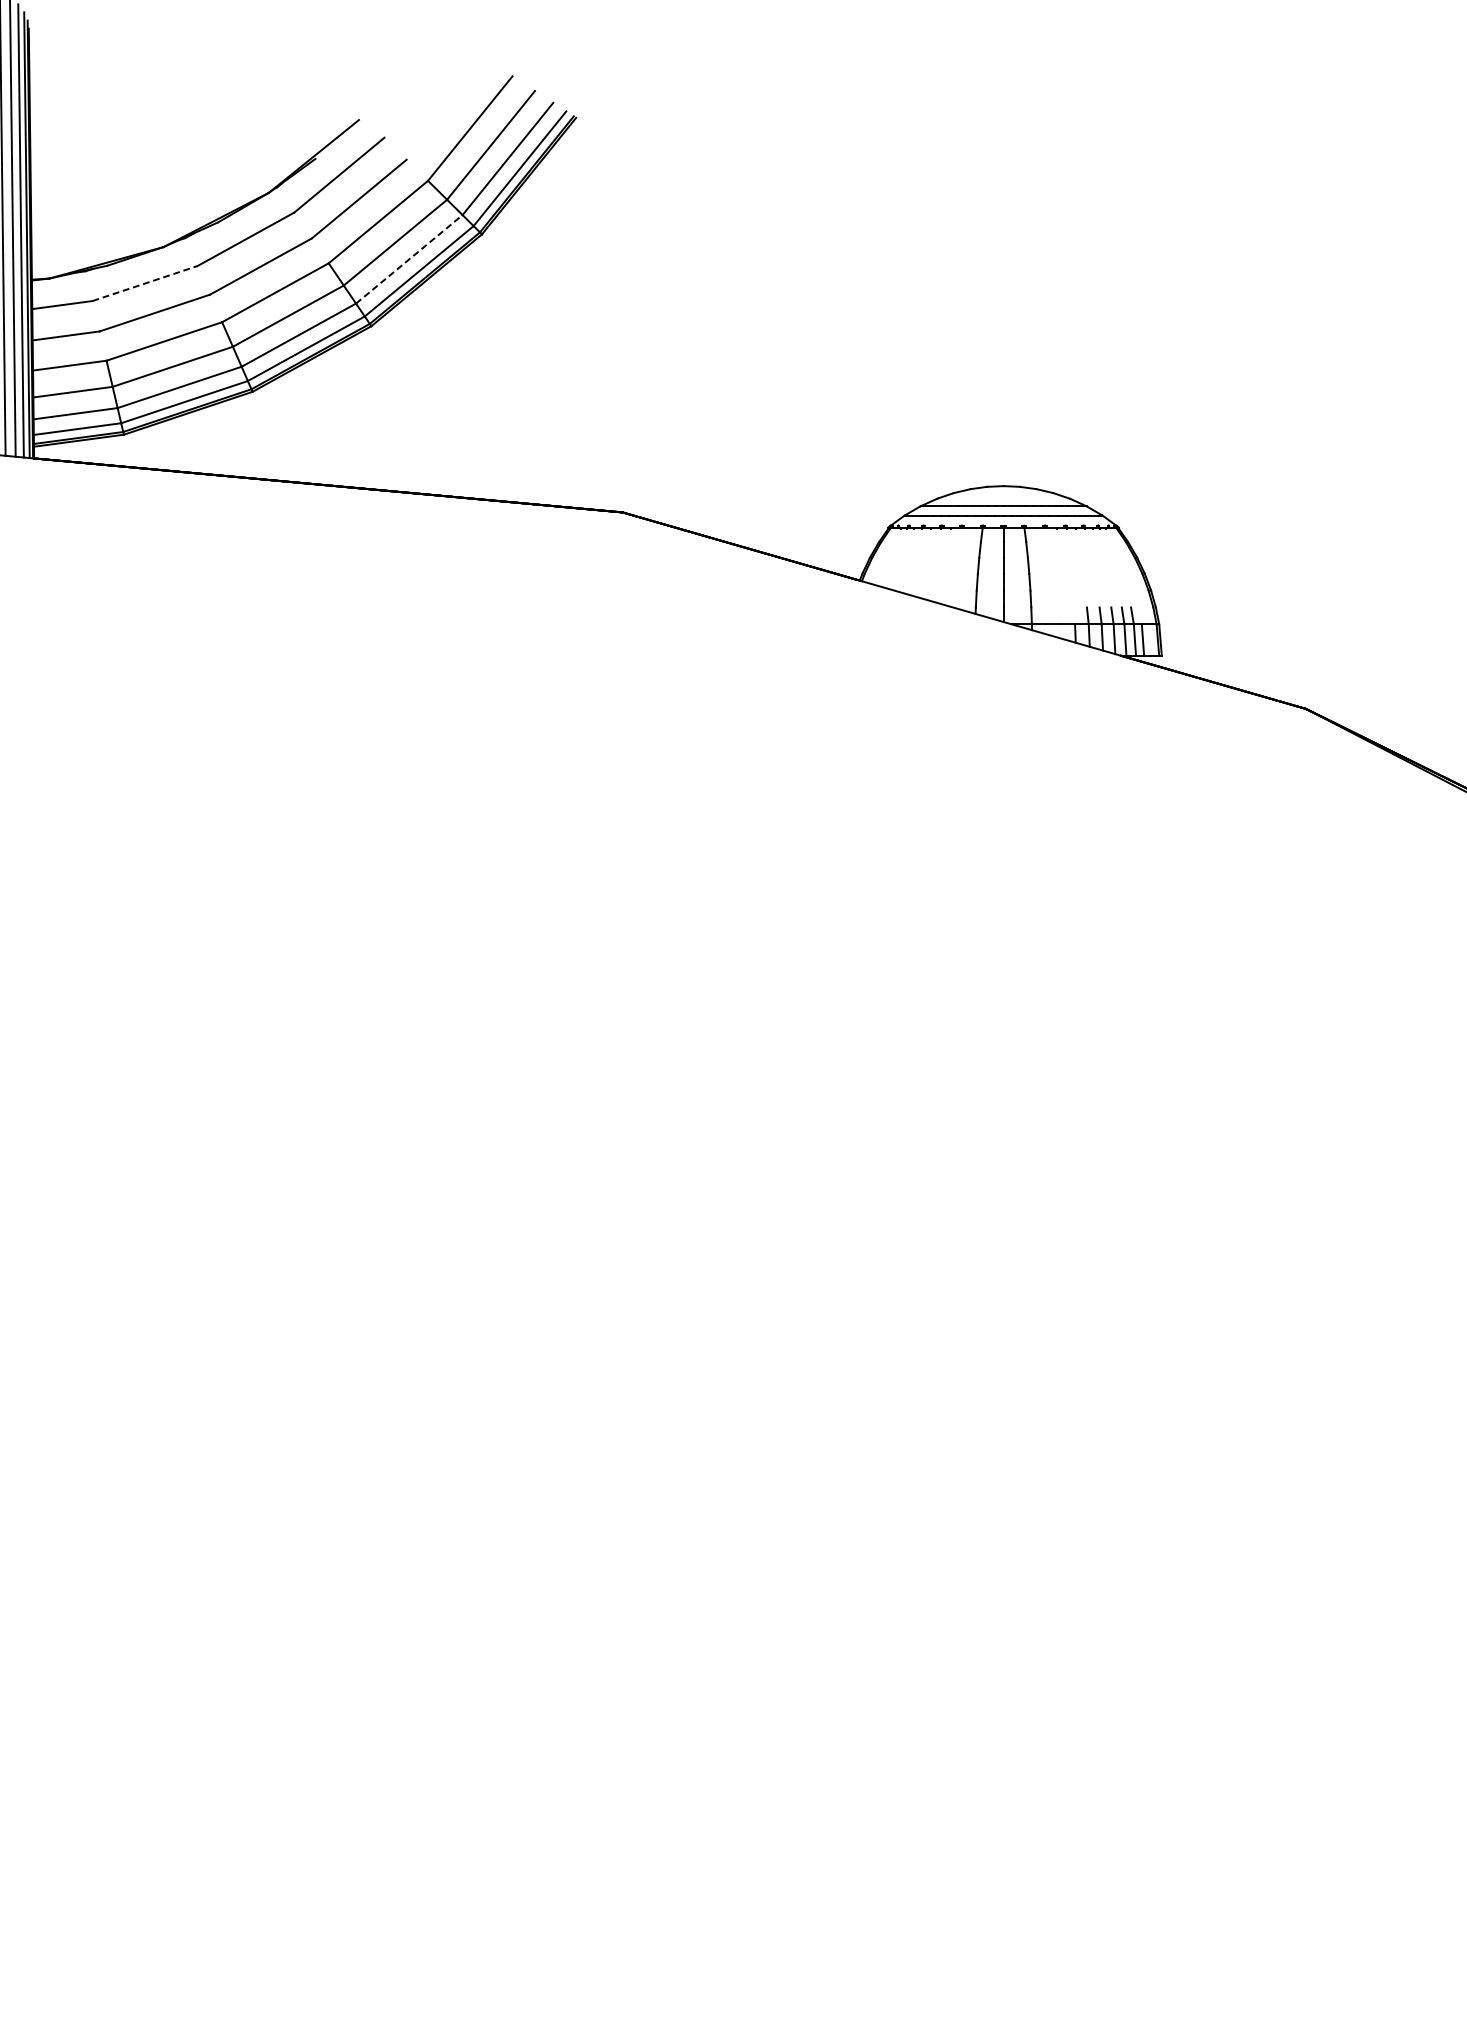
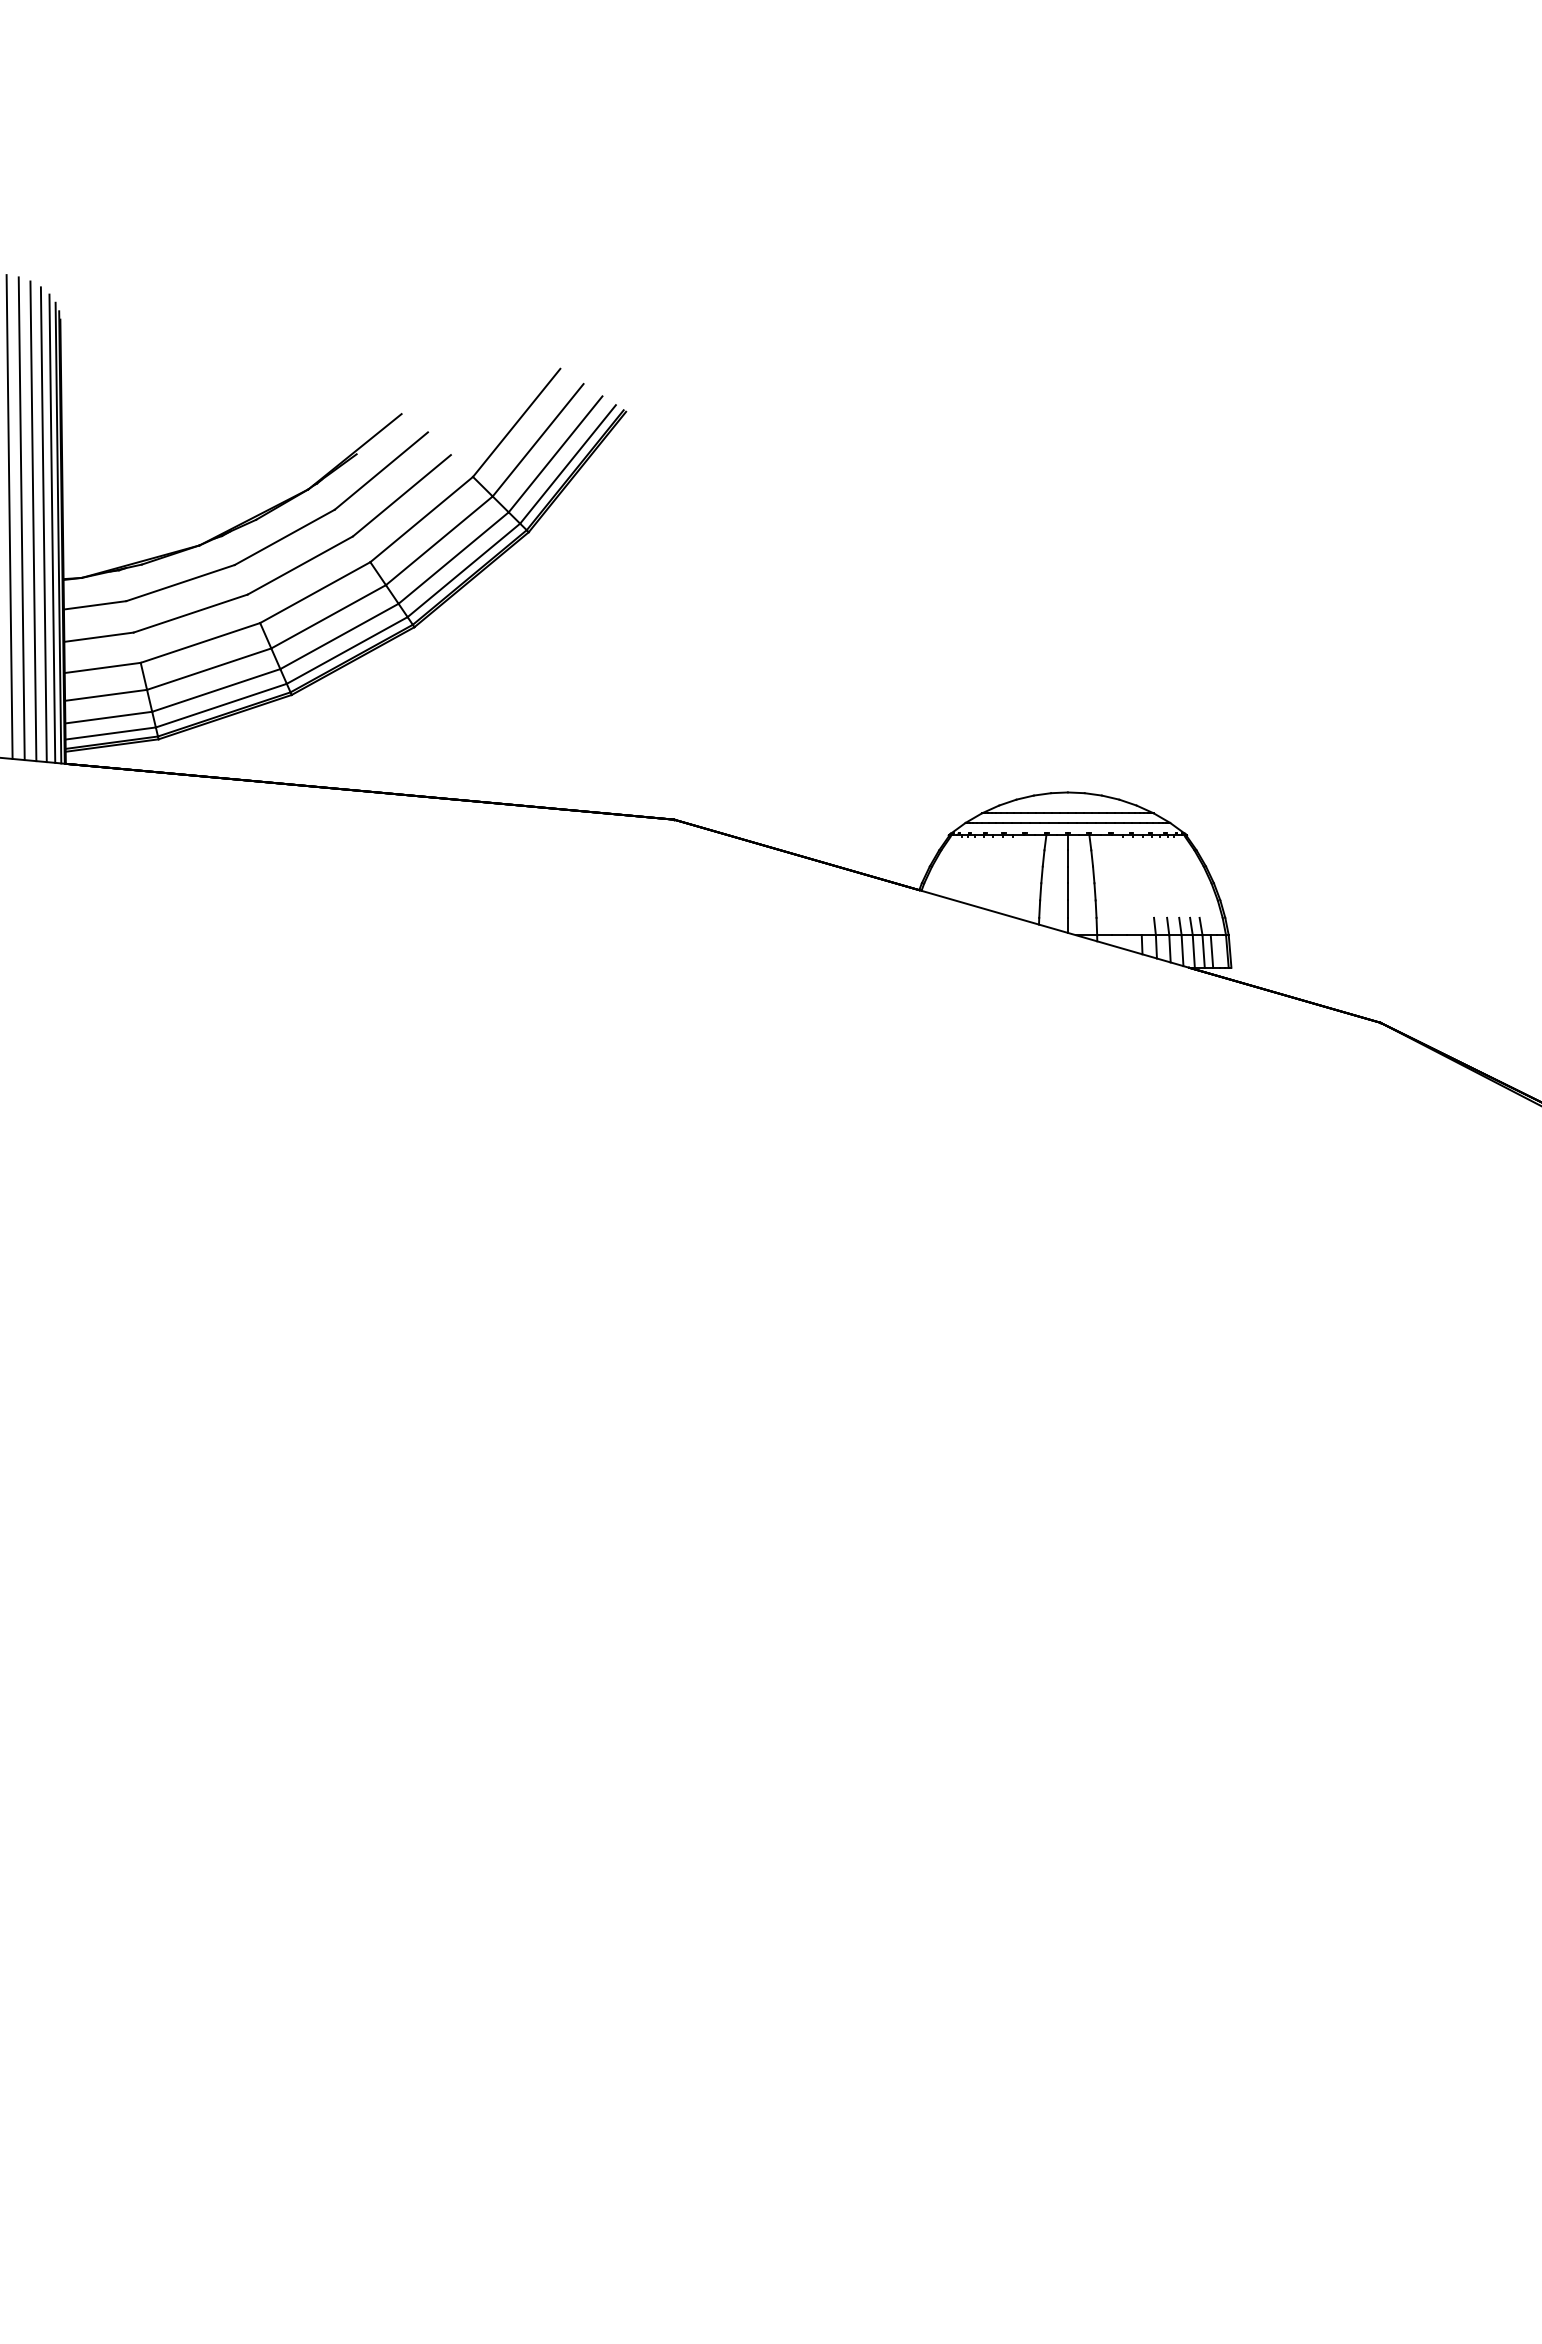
line: (409, 259) -> (453, 558), dashed -> solid
line: (145, 282) -> (180, 582), dashed -> solid

